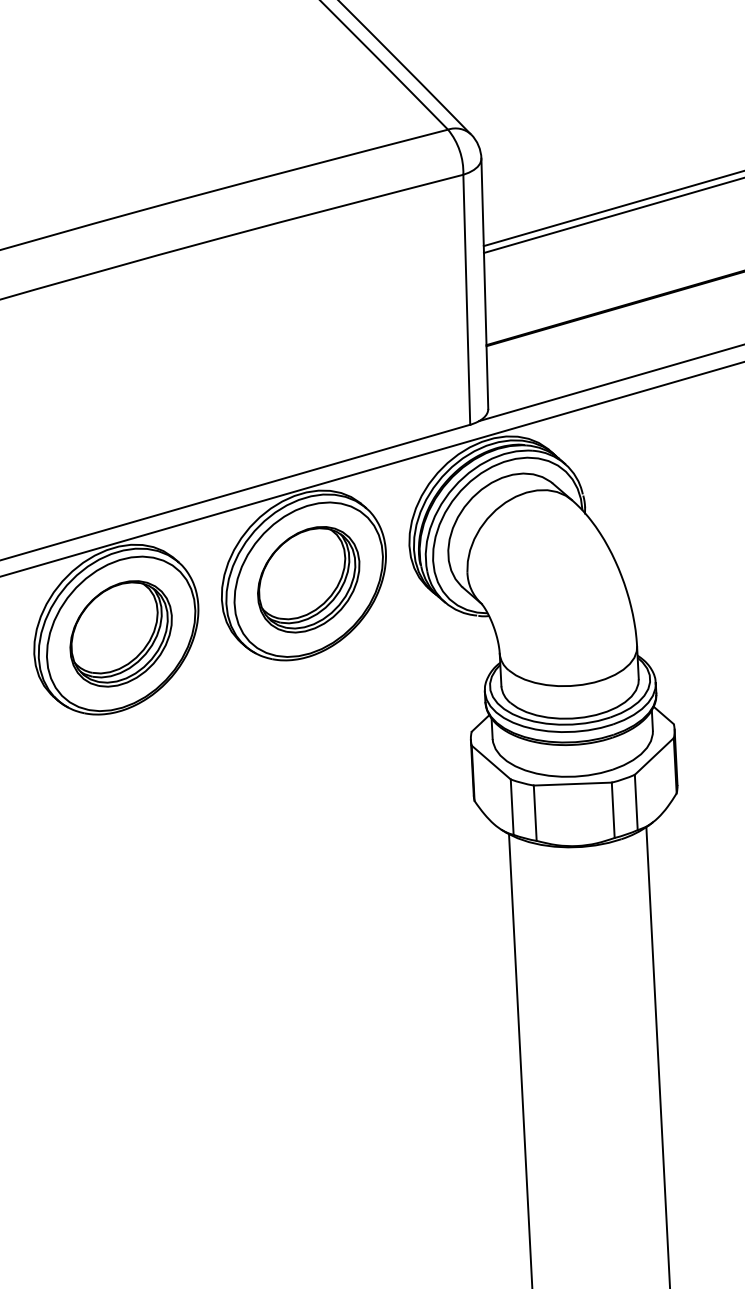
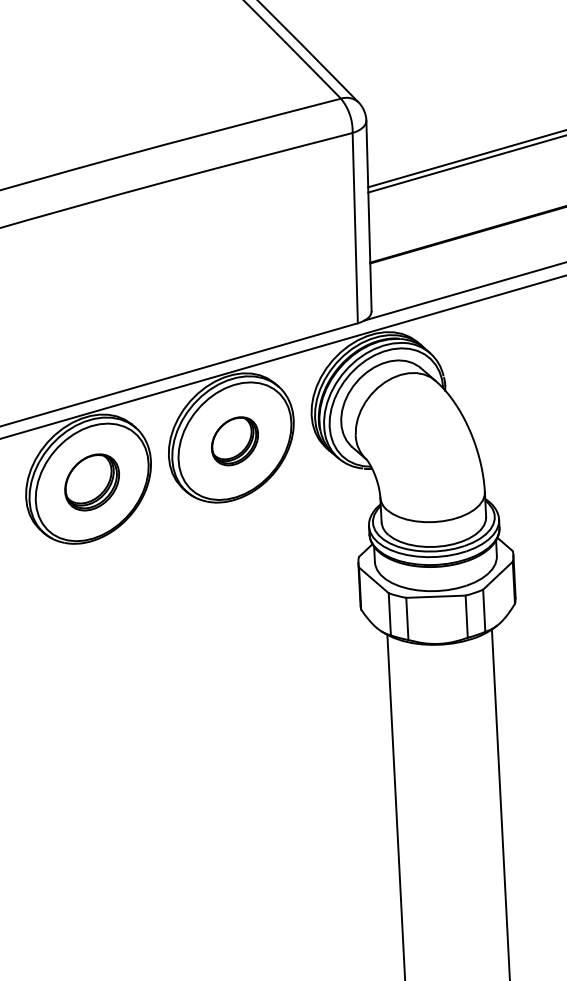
part: (308, 580) -> (234, 441), size x0.6
part: (120, 633) -> (91, 482), size x0.7

